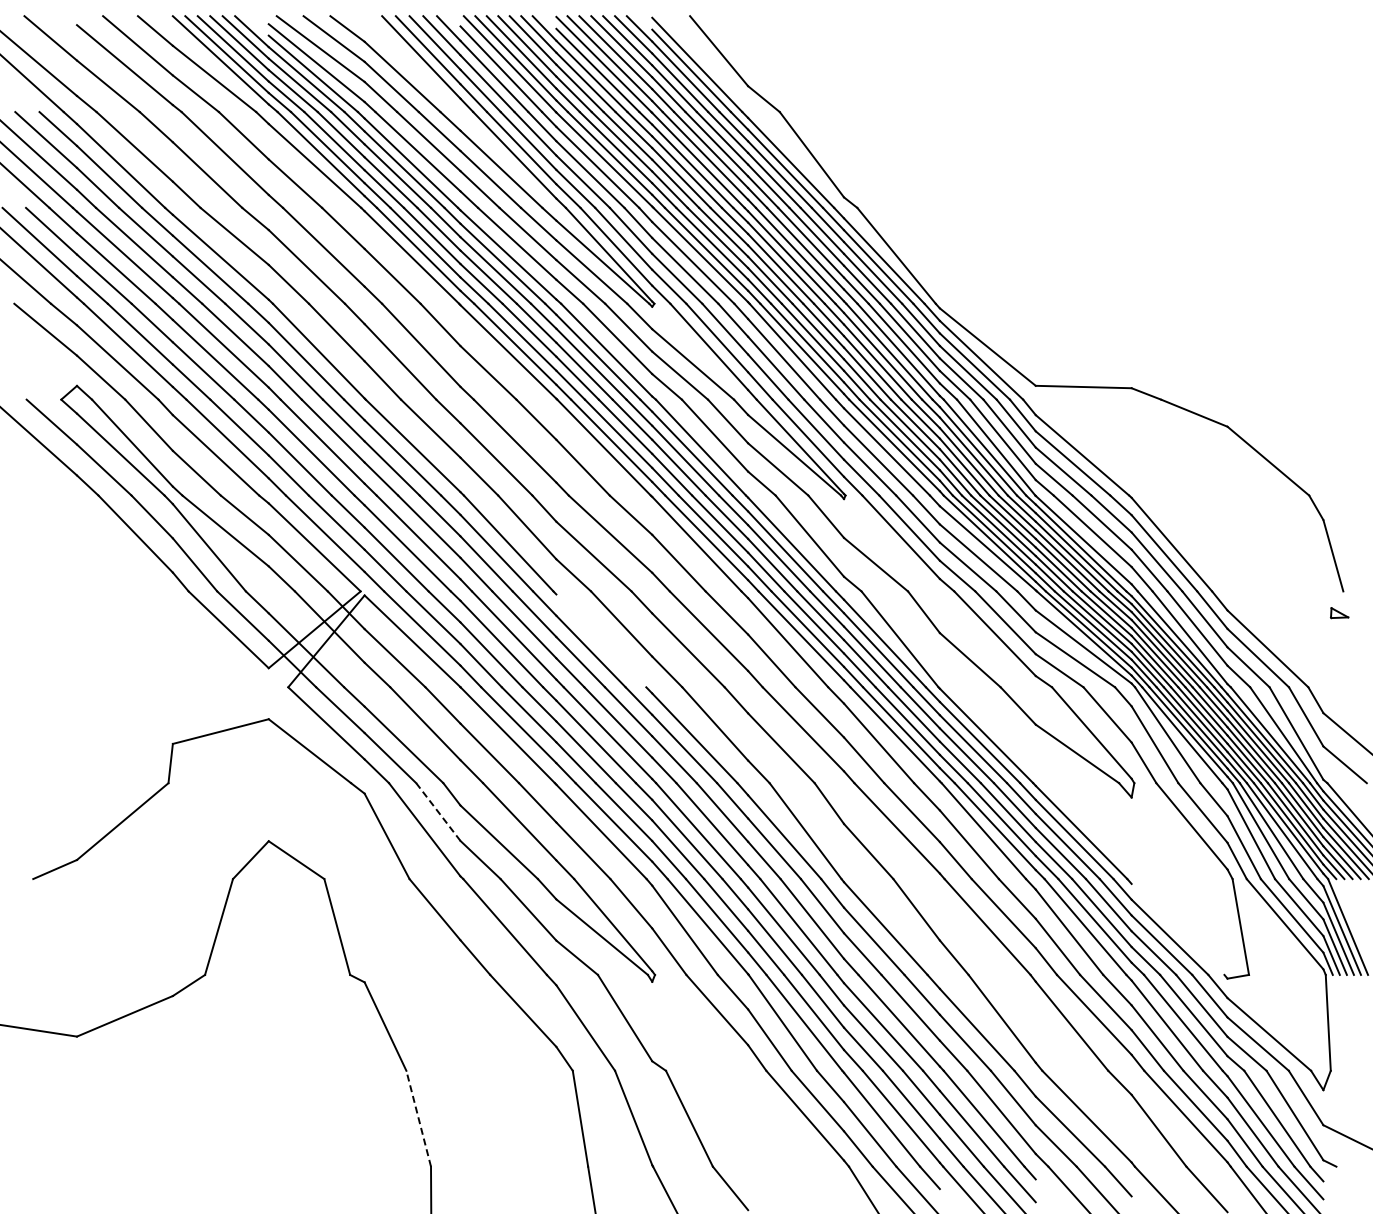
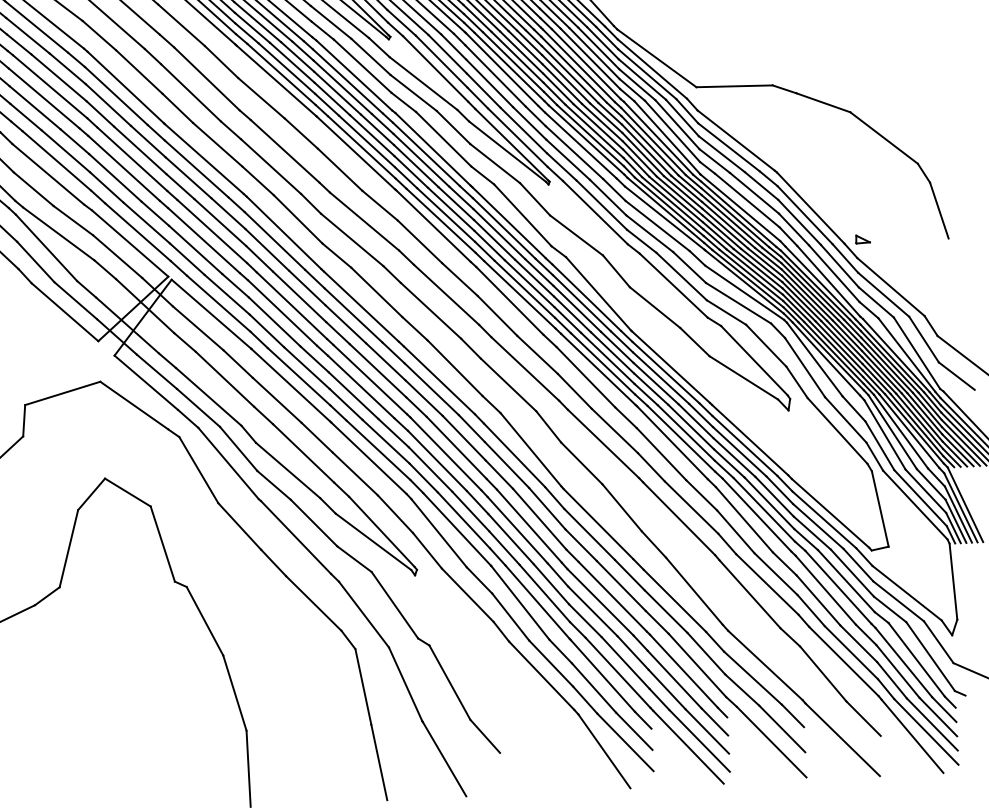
part: (1339, 613) -> (862, 239), moved
line: (601, 640) -> (361, 306), added
line: (438, 811) -> (238, 448), dashed -> solid
line: (1177, 928) -> (830, 512), added
line: (418, 1118) -> (234, 692), dashed -> solid

